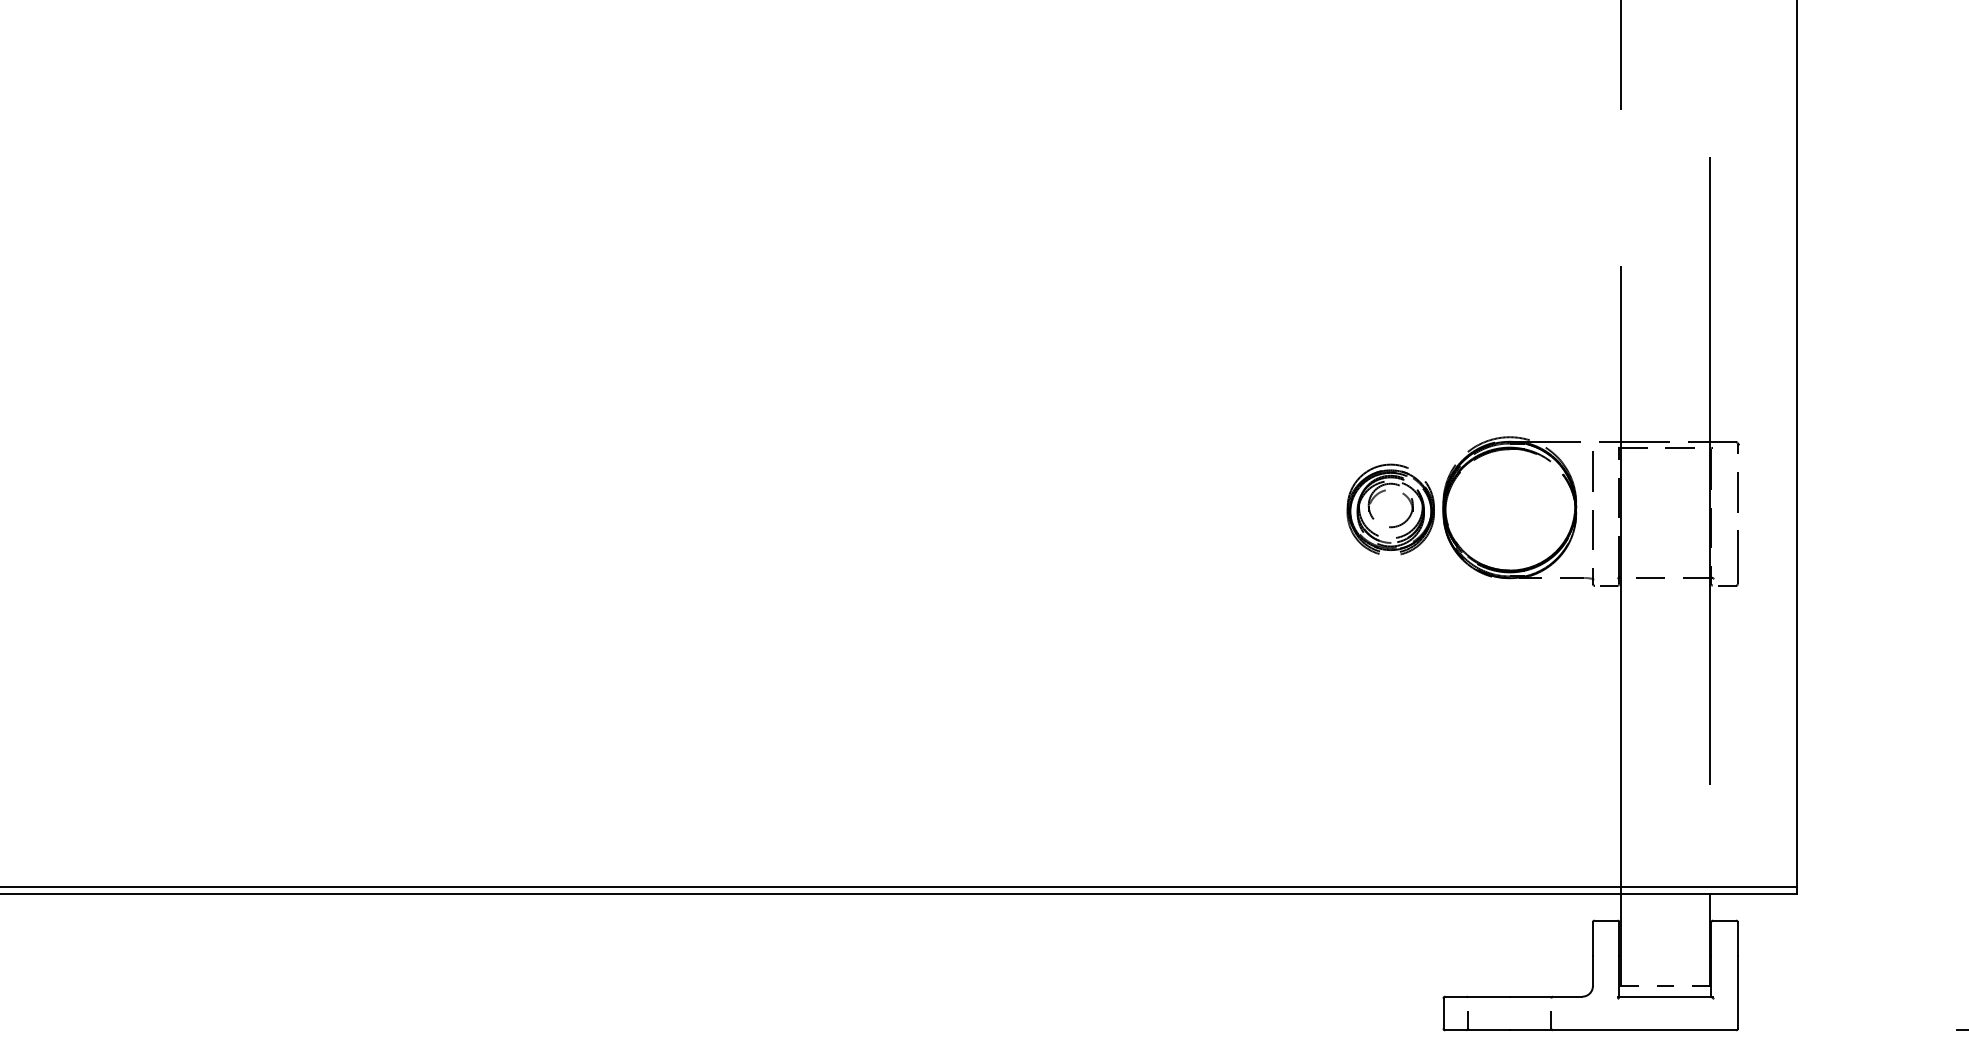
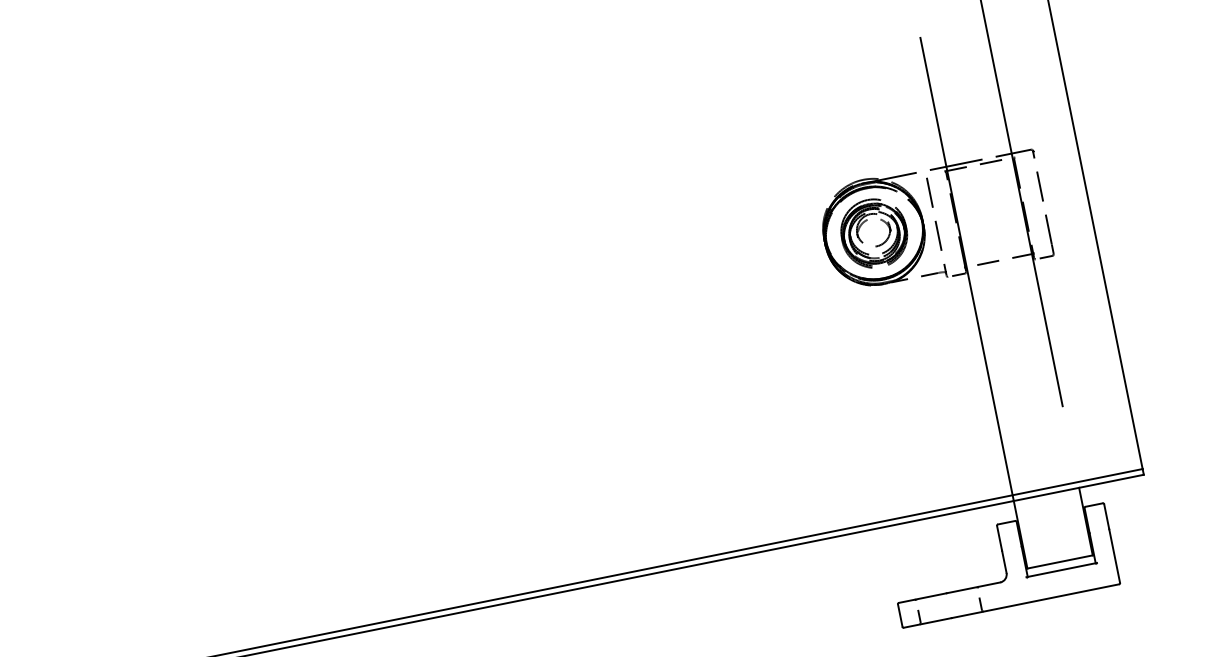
part: (1390, 509) -> (873, 233), moved
line: (1664, 985) -> (1059, 561), dashed -> solid

